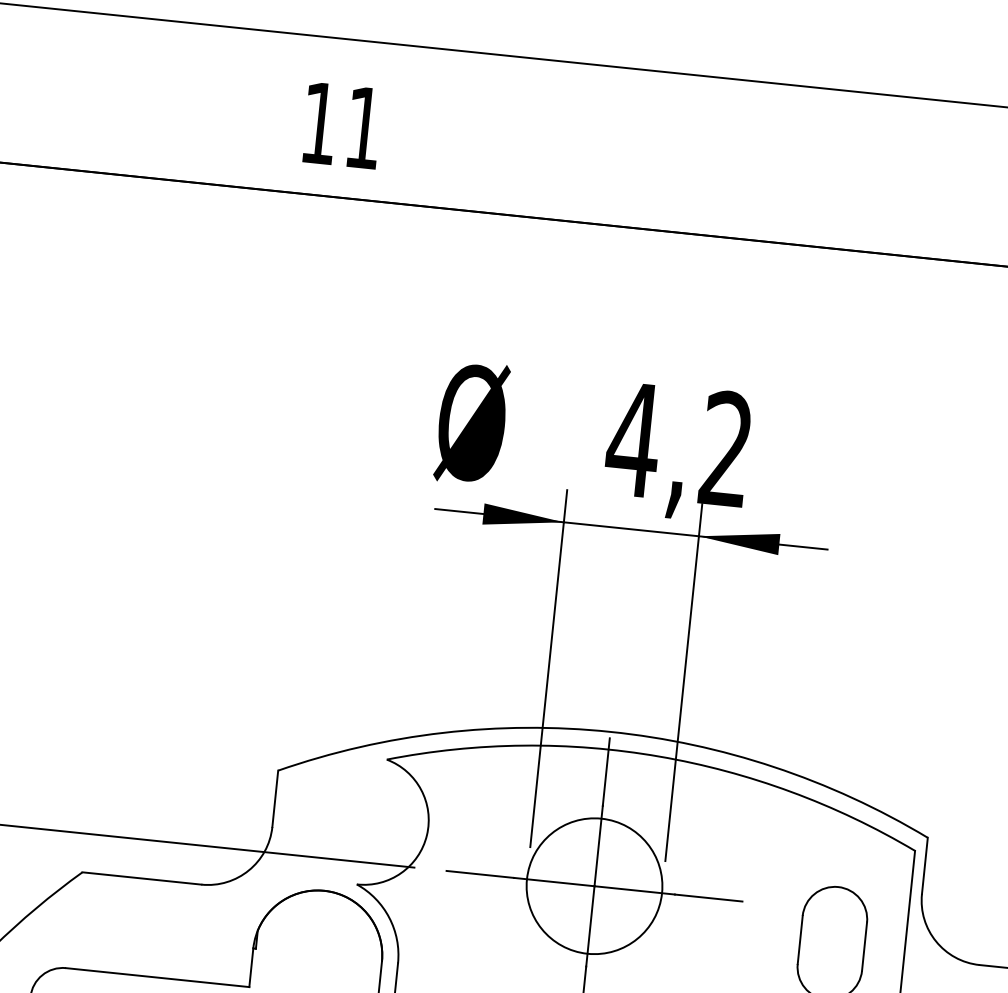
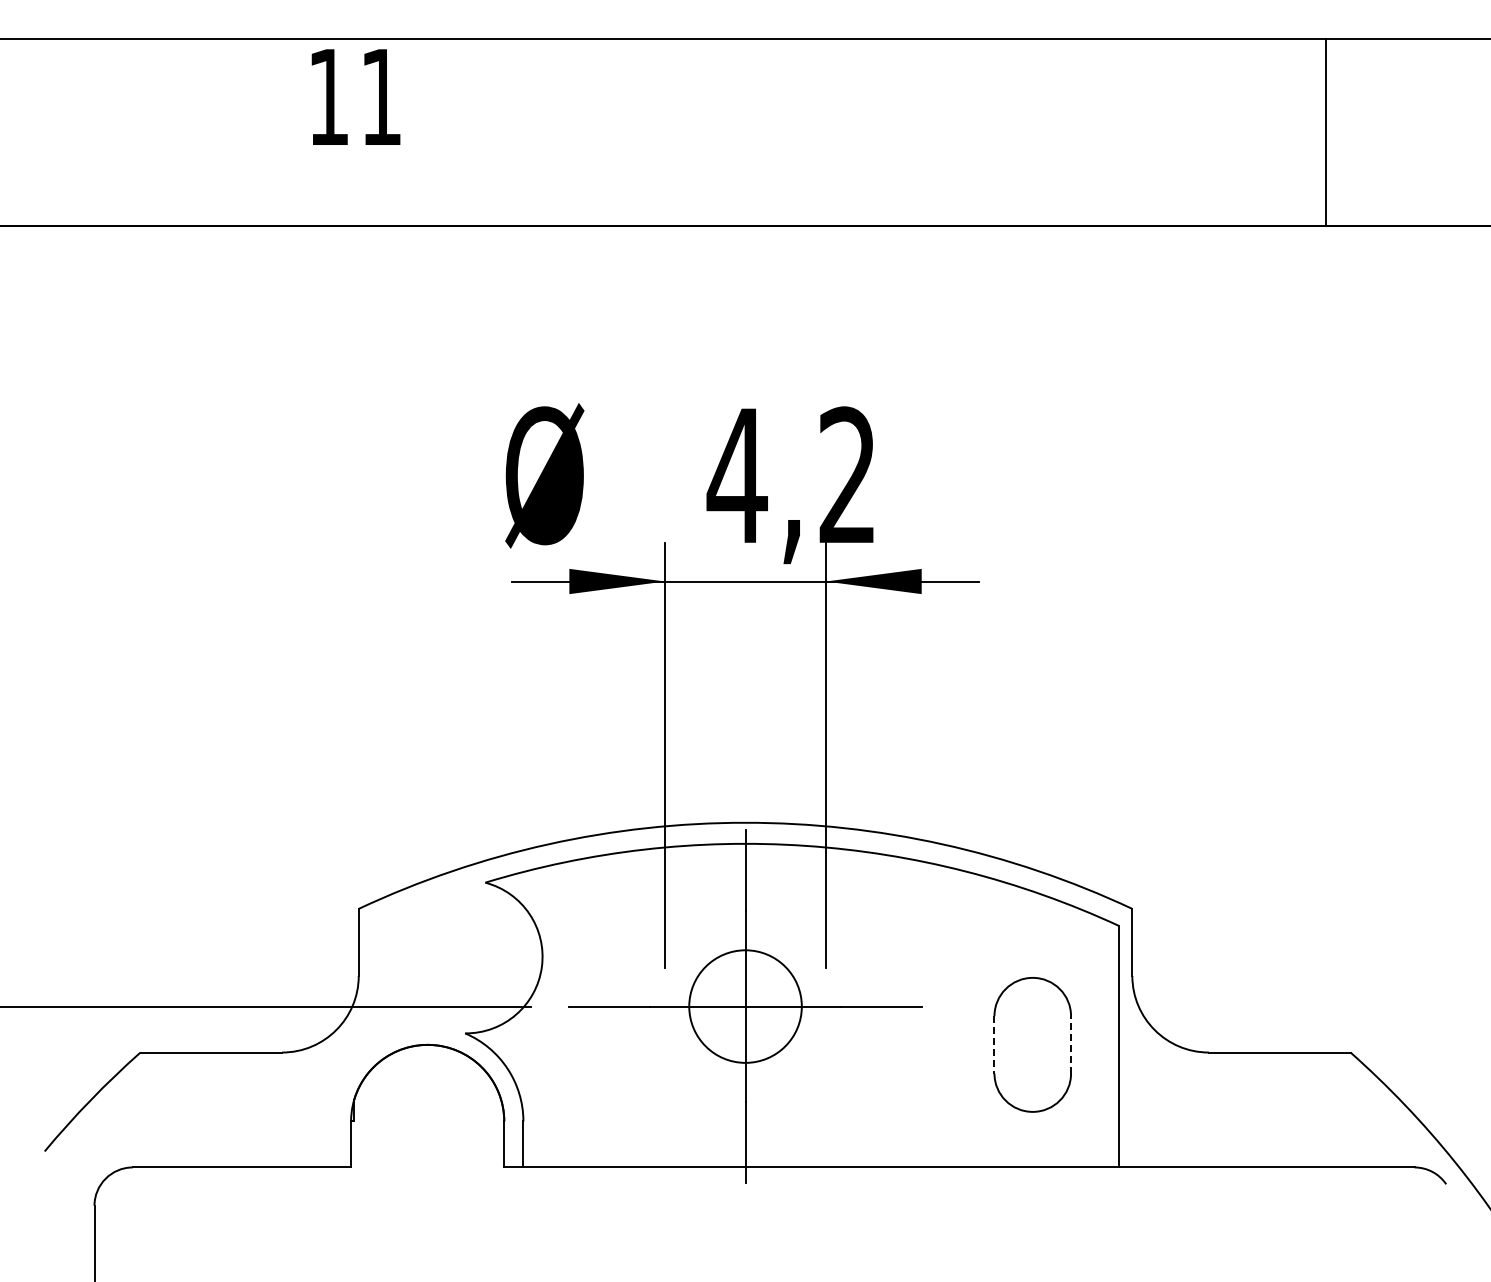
text: (342, 125) -> (355, 96), moved
circle: (594, 886) -> (745, 1006), size x0.7
line: (800, 939) -> (994, 1044), solid -> dashed
line: (864, 946) -> (1071, 1044), solid -> dashed

